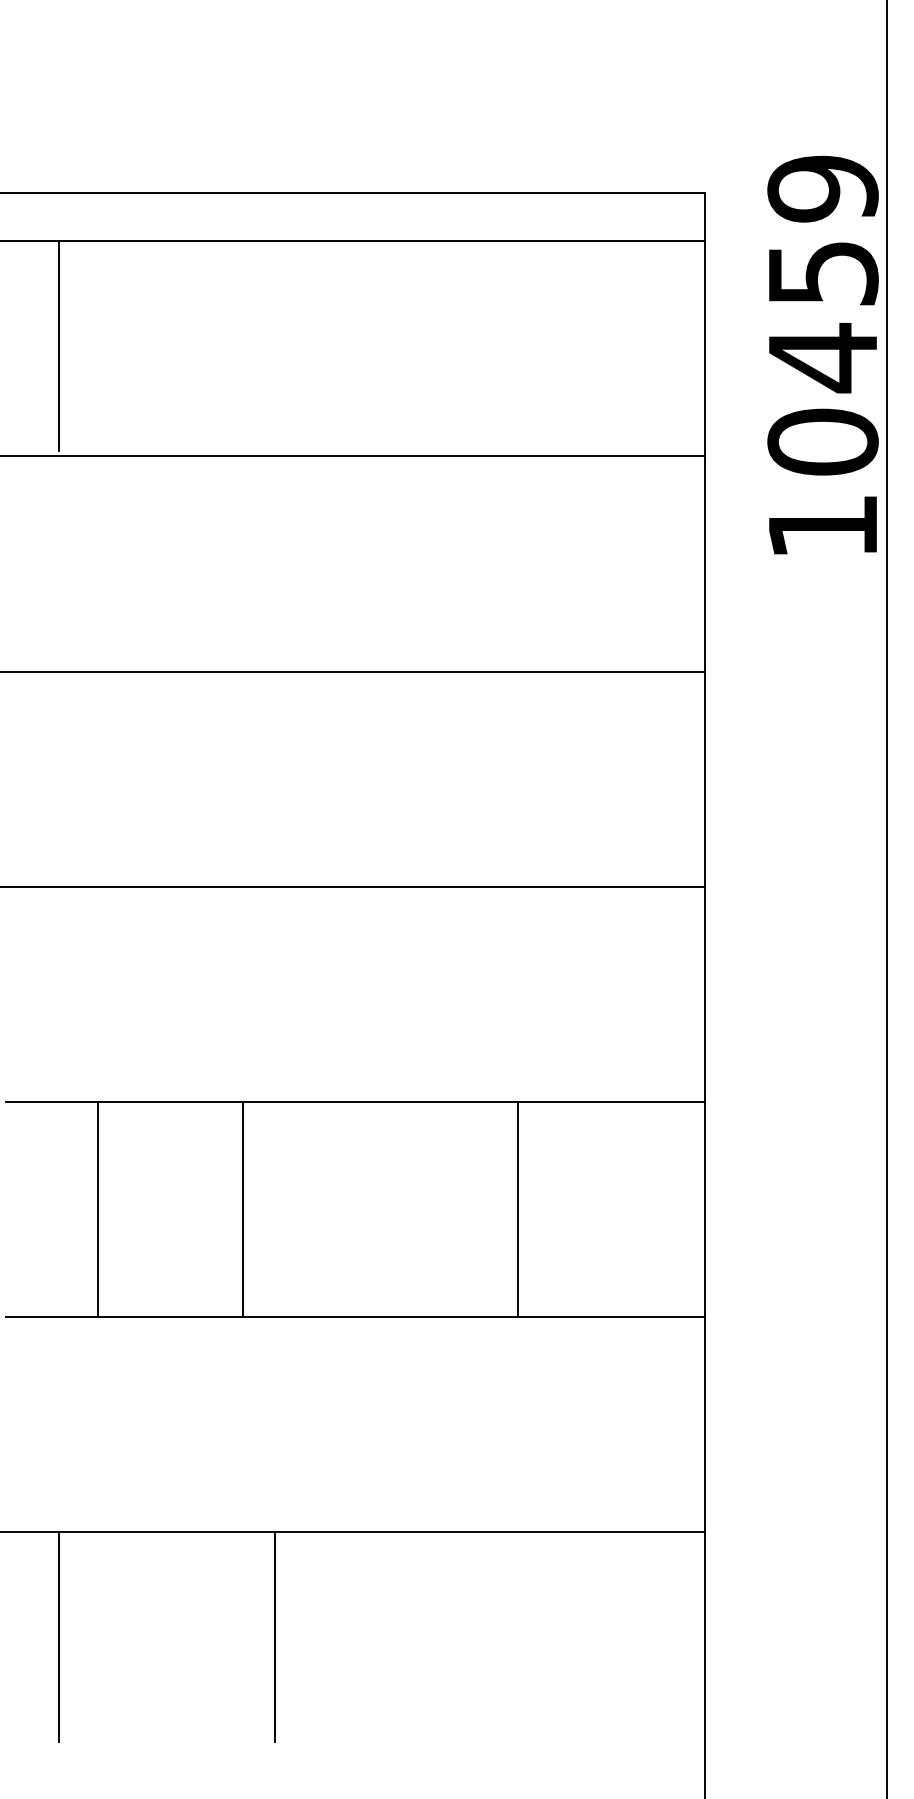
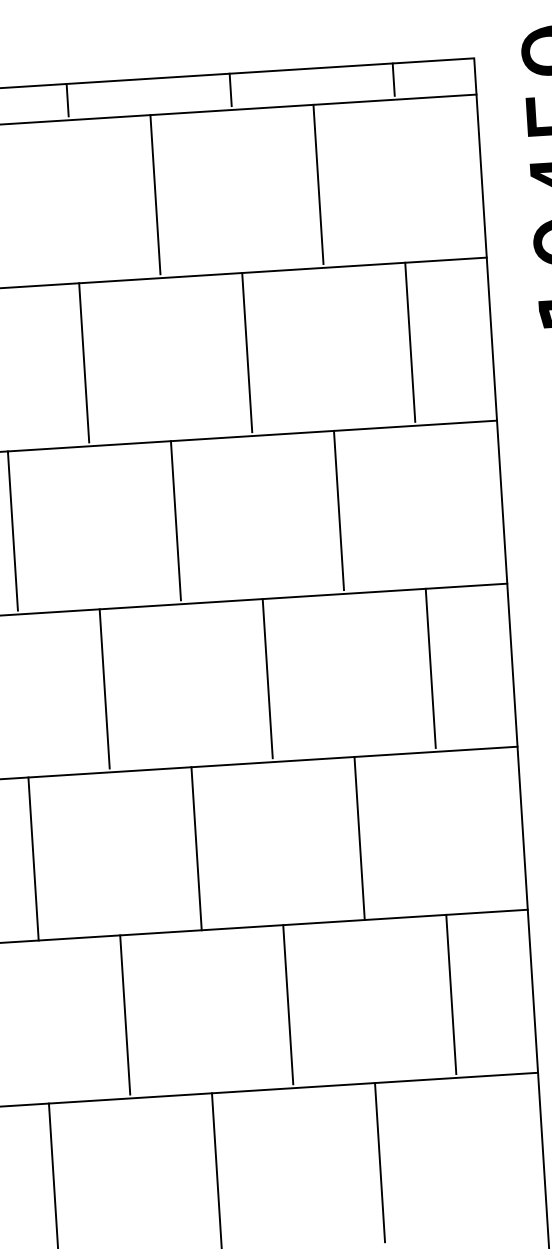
line: (166, 214) -> (67, 100), added
line: (382, 214) -> (230, 89), added
line: (597, 214) -> (393, 79), added
line: (274, 346) -> (155, 194), added
line: (489, 346) -> (318, 184), added
line: (166, 561) -> (83, 362), added
line: (382, 561) -> (247, 352), added
line: (597, 561) -> (410, 342), added
line: (59, 776) -> (13, 530), added
line: (274, 776) -> (175, 520), added
line: (489, 776) -> (338, 510), added
line: (166, 991) -> (104, 688), added
line: (382, 991) -> (267, 678), added
line: (597, 991) -> (430, 668), added
line: (98, 1209) -> (33, 858), moved
line: (242, 1209) -> (196, 848), moved
line: (517, 1209) -> (359, 838), moved
line: (166, 1422) -> (124, 1015), added
line: (382, 1422) -> (288, 1004), added
line: (597, 1422) -> (451, 994), added
line: (489, 1637) -> (379, 1162), added

